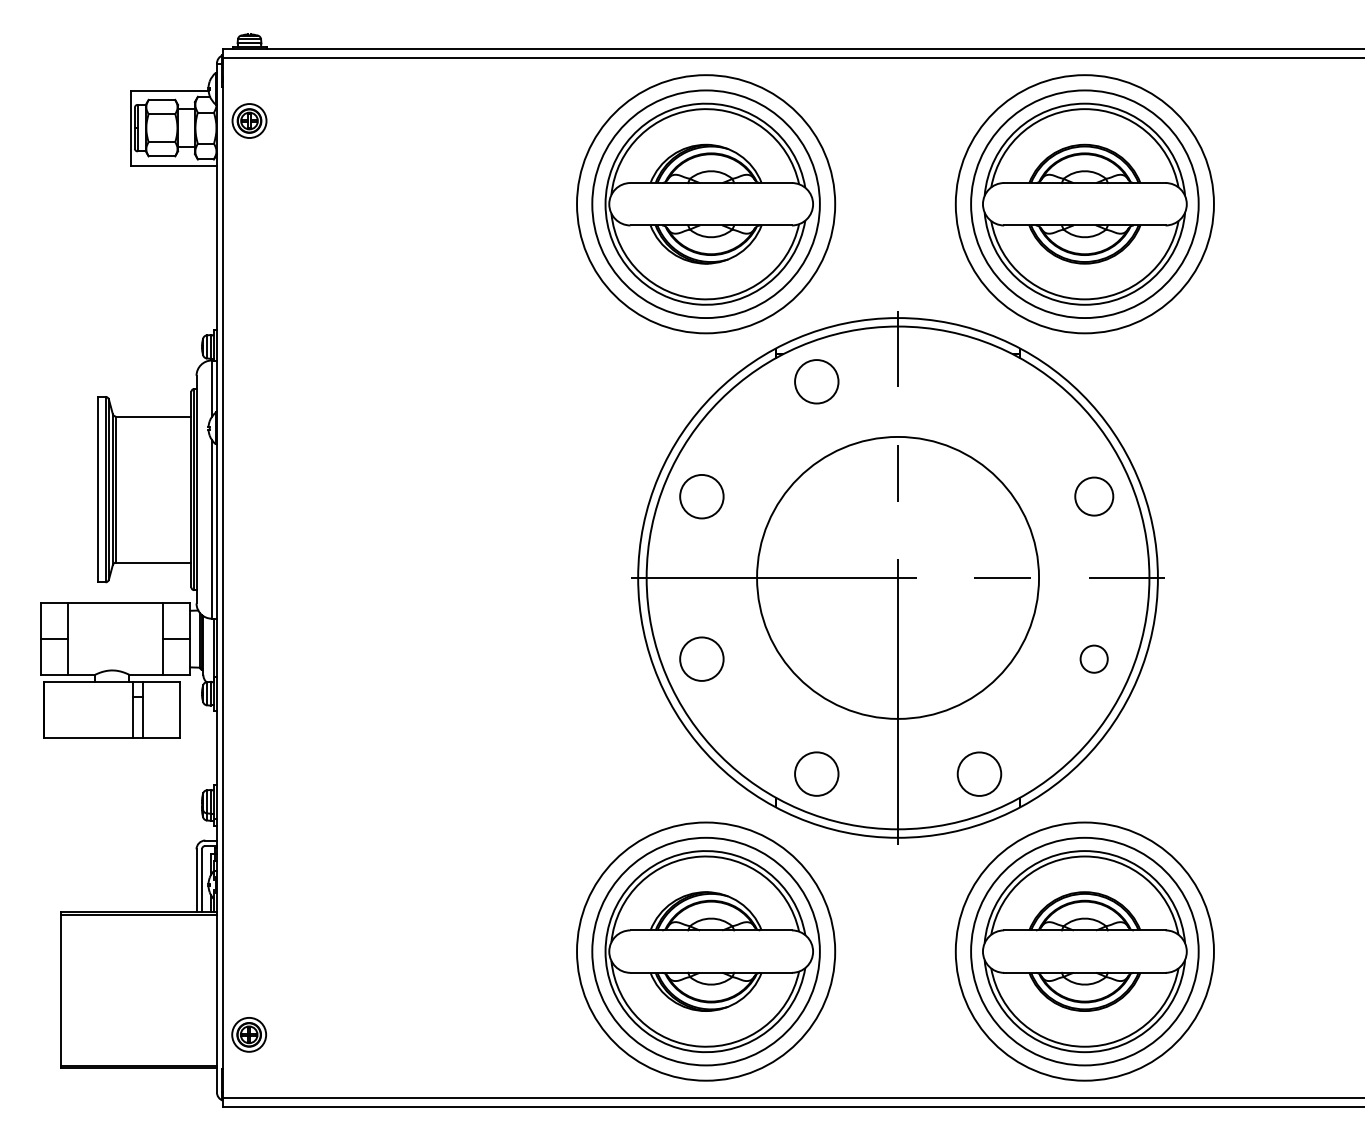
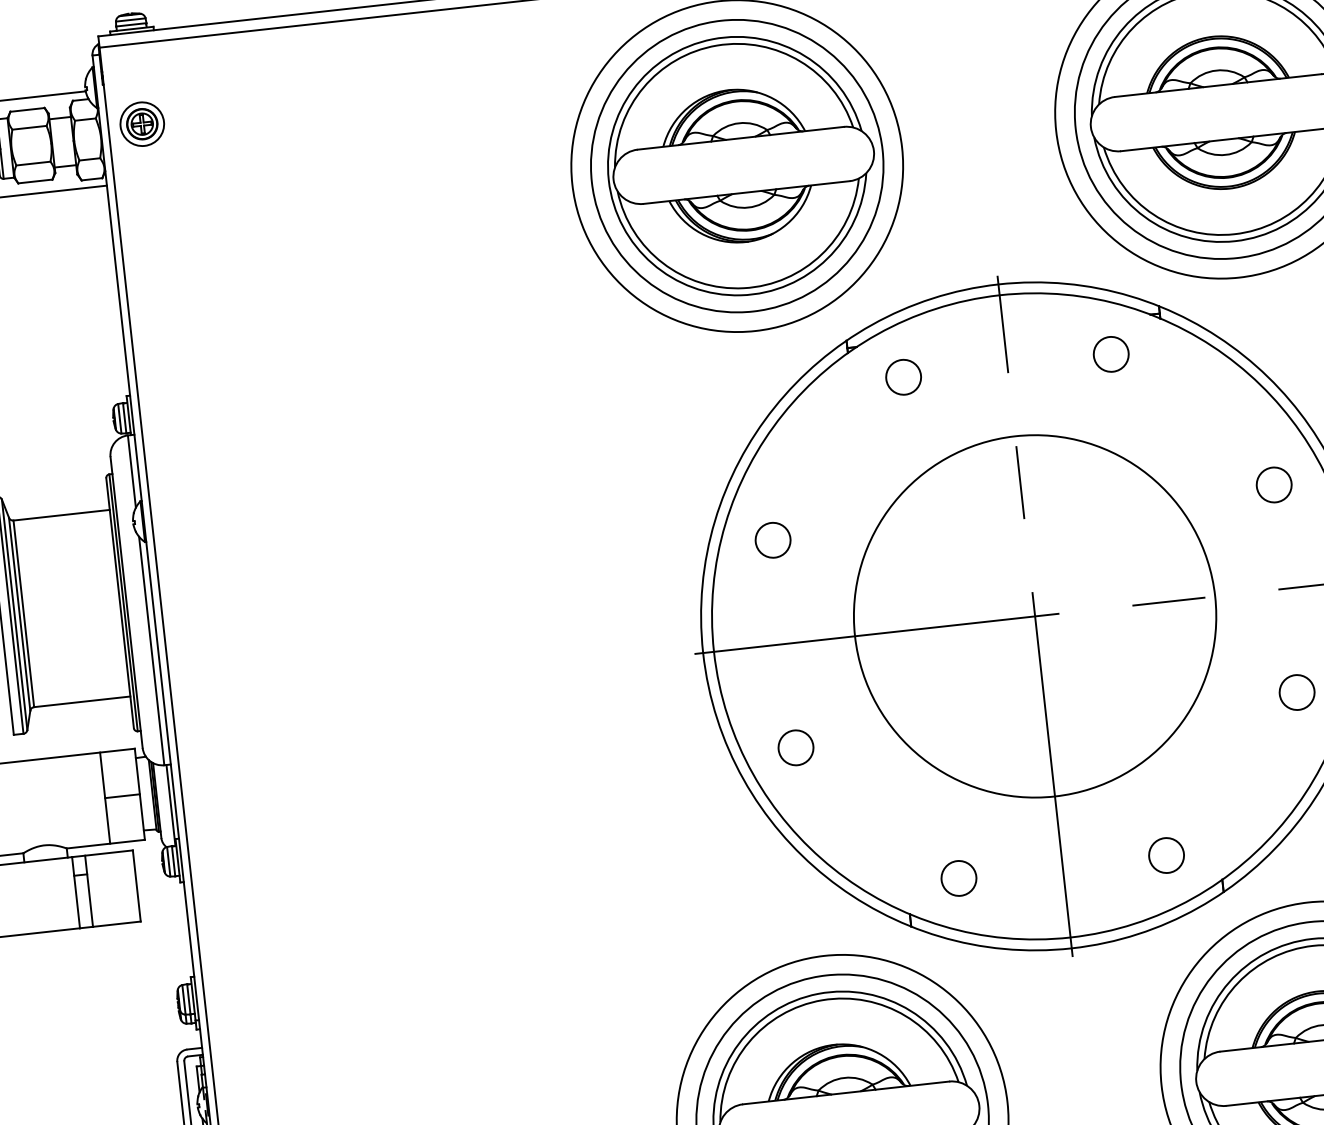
circle: (816, 381) -> (903, 376), size x0.62
circle: (978, 381) -> (1110, 354), added
circle: (701, 496) -> (772, 540), size x0.62
circle: (1093, 496) -> (1273, 484), size x0.71
circle: (701, 658) -> (795, 747), size x0.62
circle: (816, 773) -> (958, 877), size x0.62
circle: (978, 773) -> (1165, 854), size x0.62

